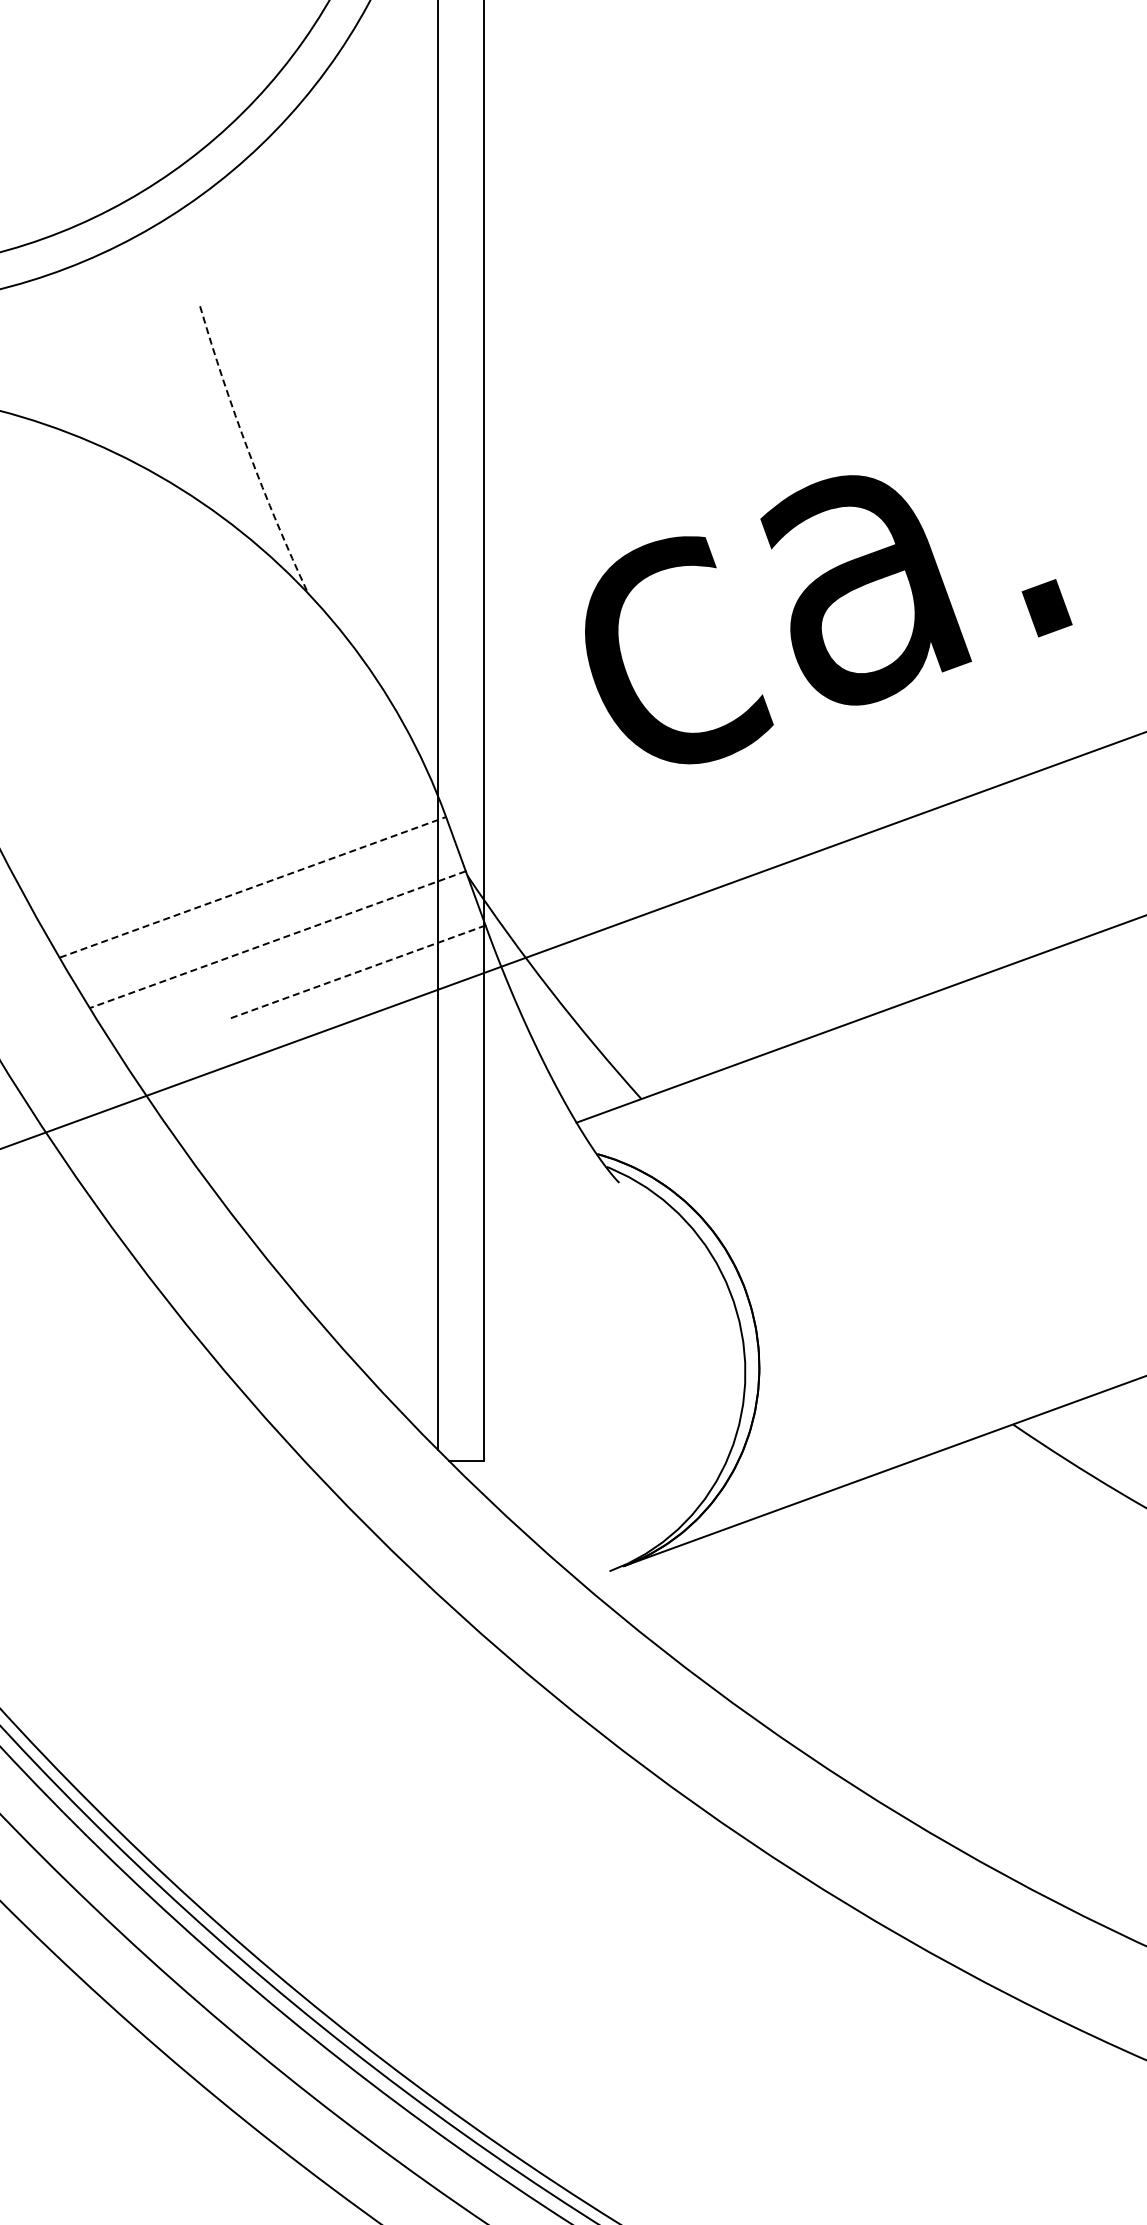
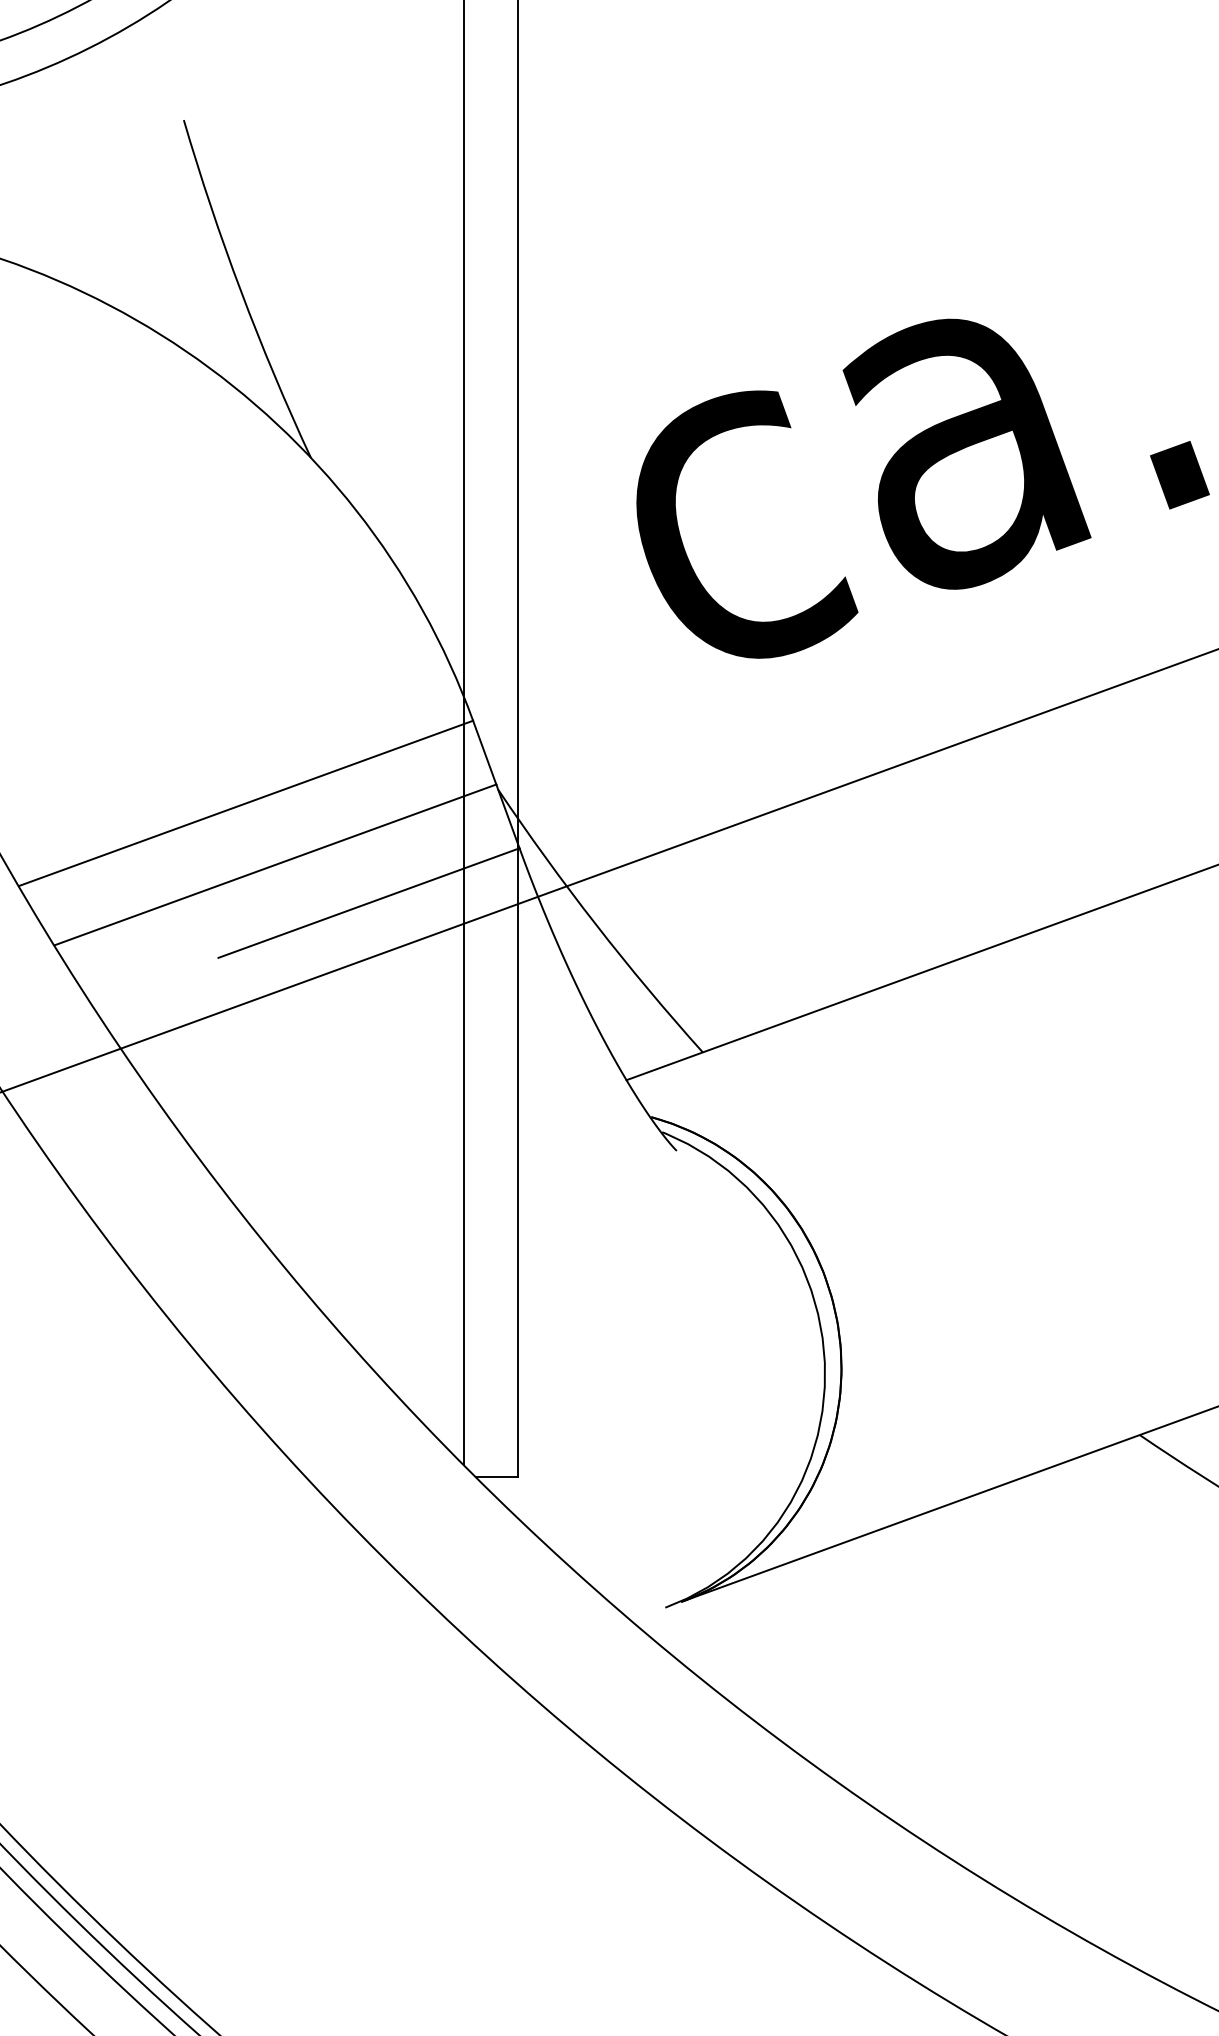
arc: (248, 451) -> (240, 290), dashed -> solid
line: (253, 887) -> (246, 803), dashed -> solid
line: (278, 939) -> (276, 864), dashed -> solid
line: (357, 972) -> (368, 903), dashed -> solid

